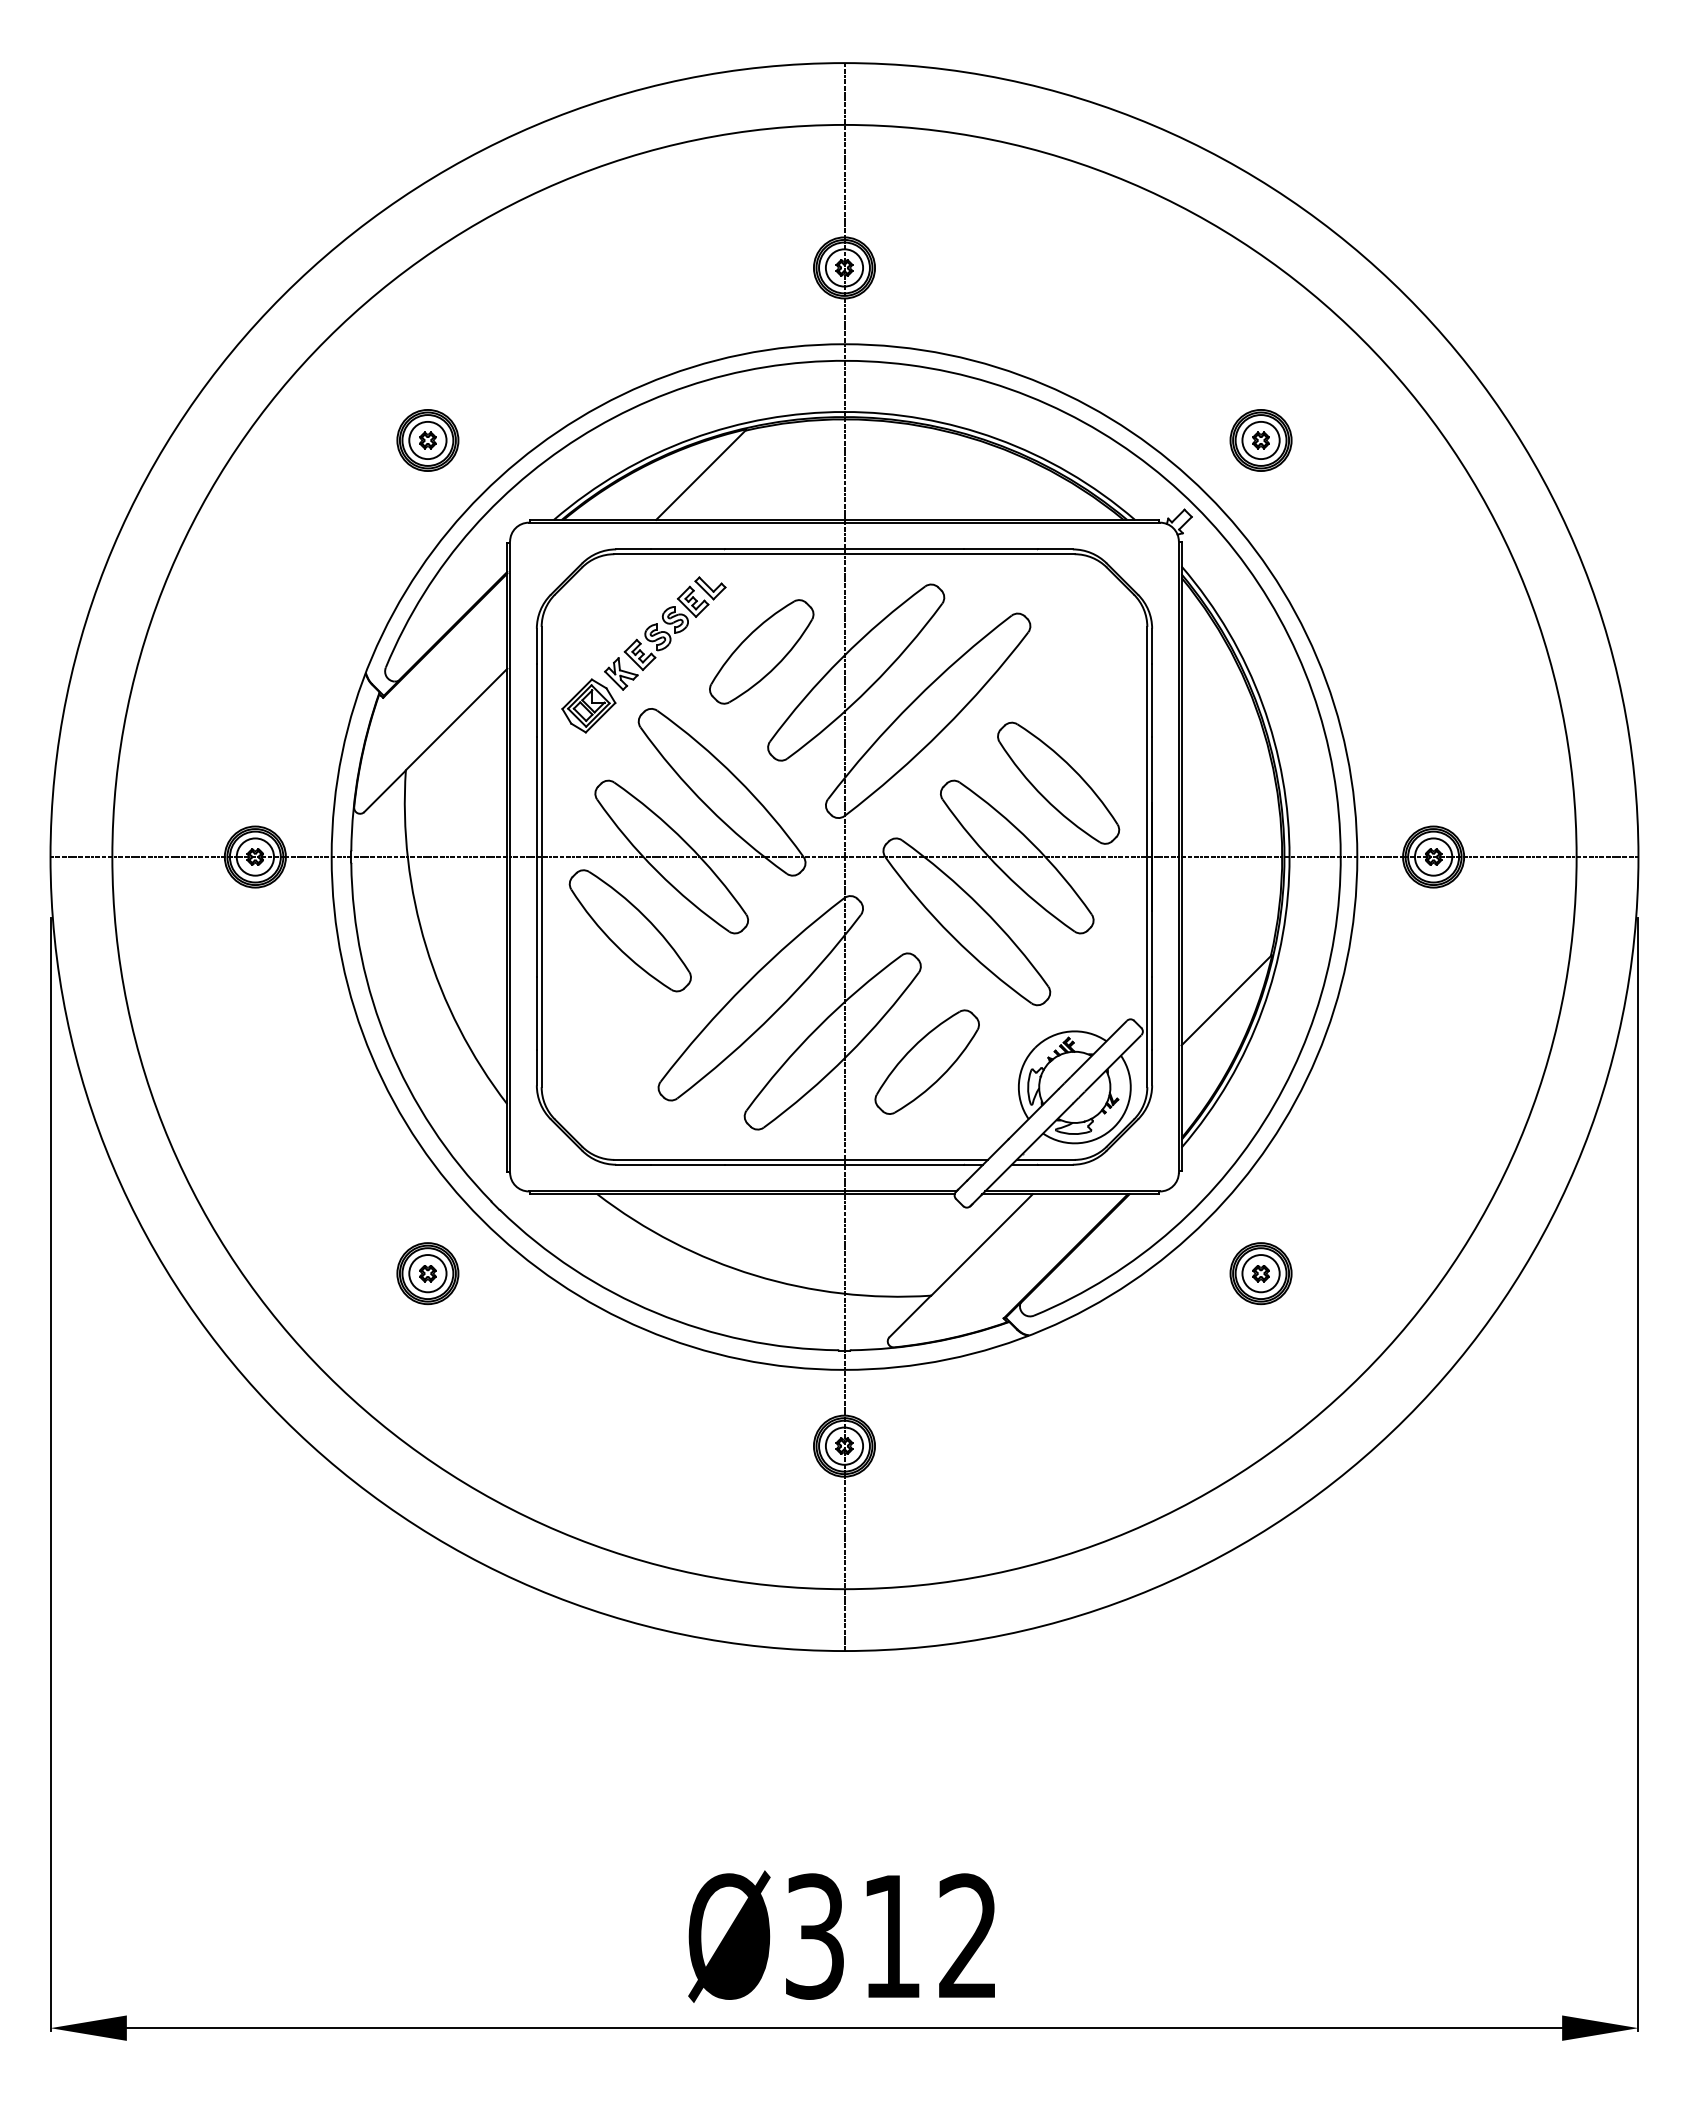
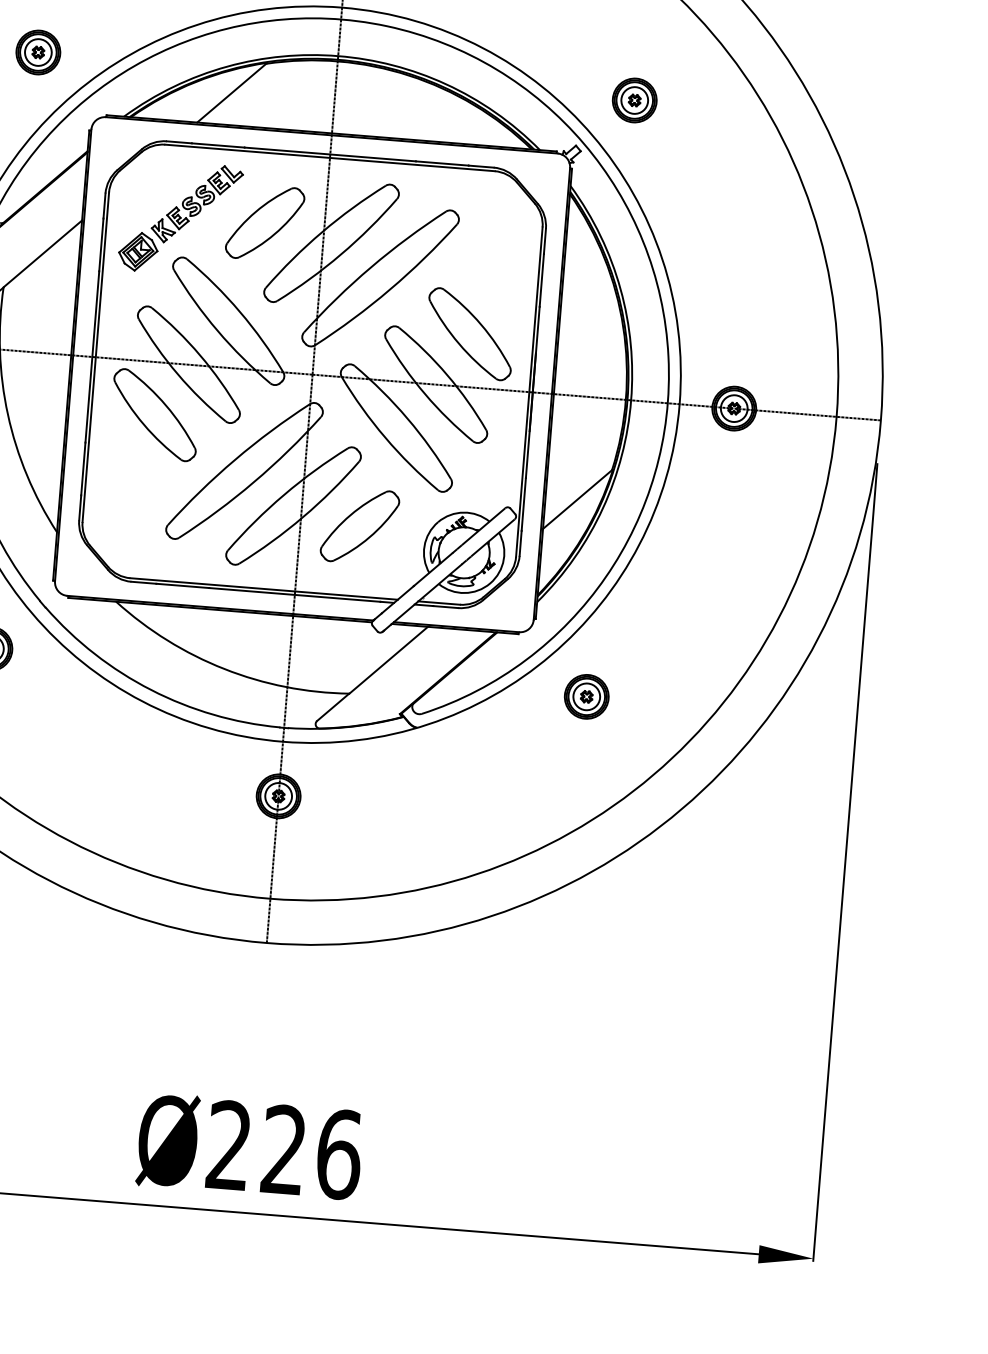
text: (892, 1936) -> (284, 1150), Ø312 -> Ø226

